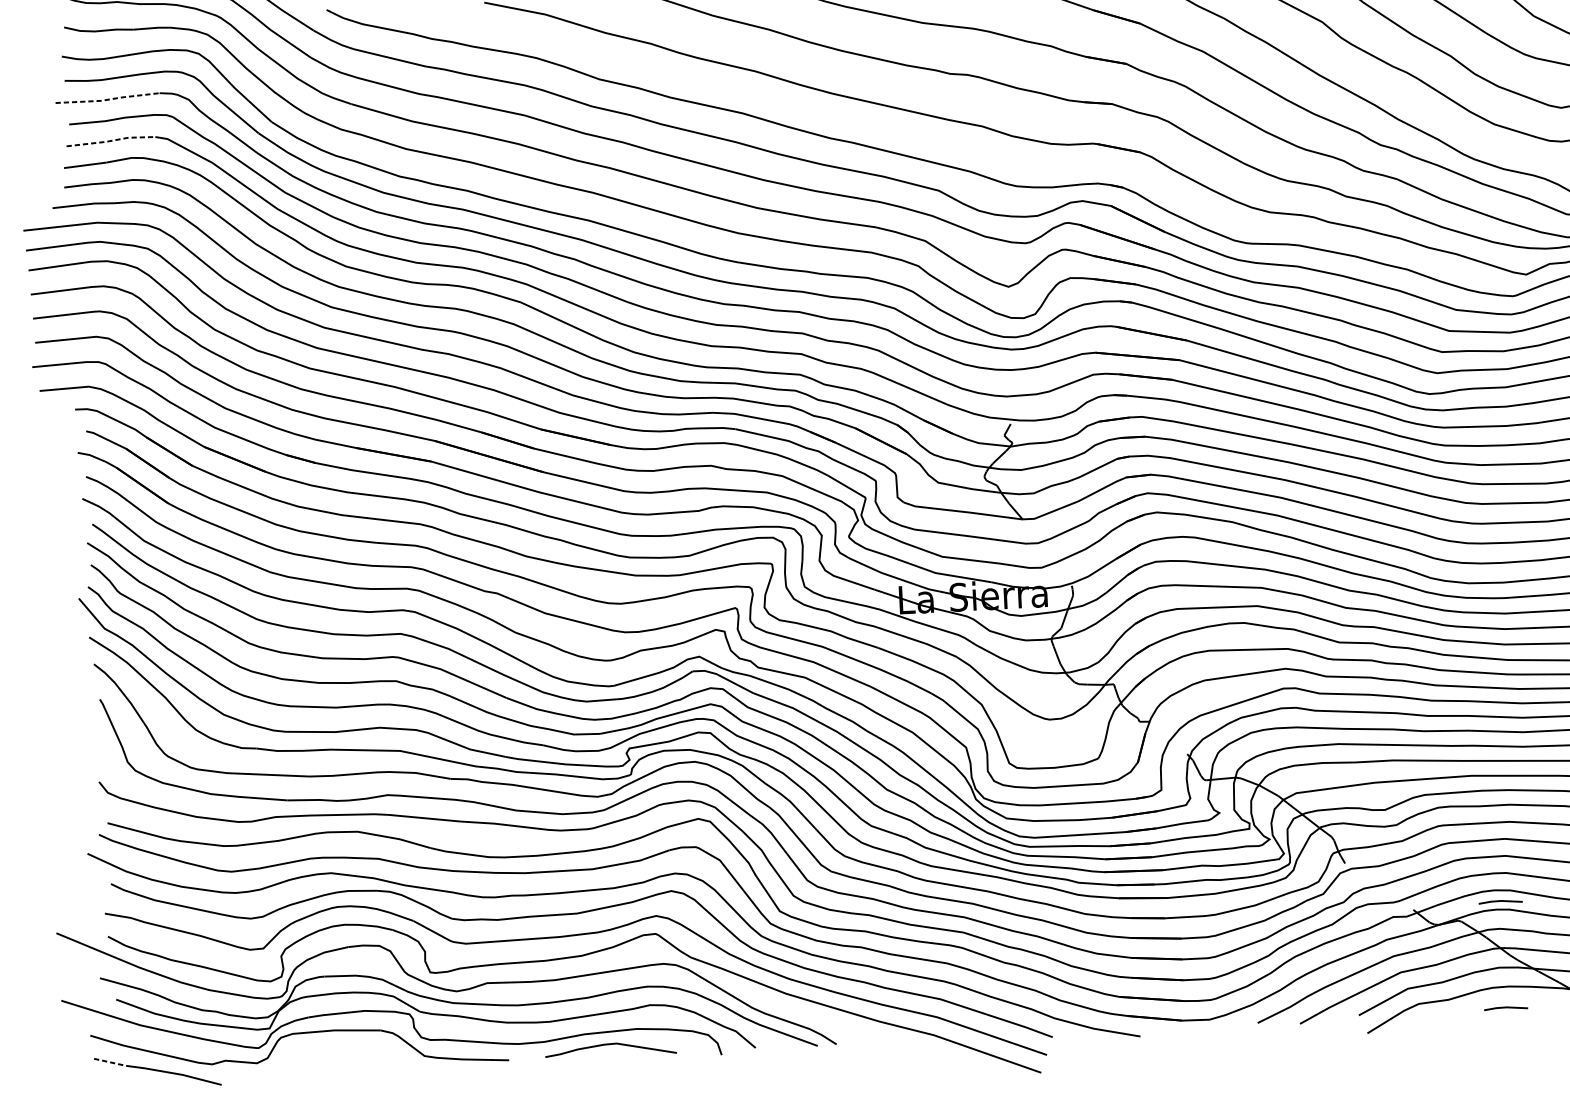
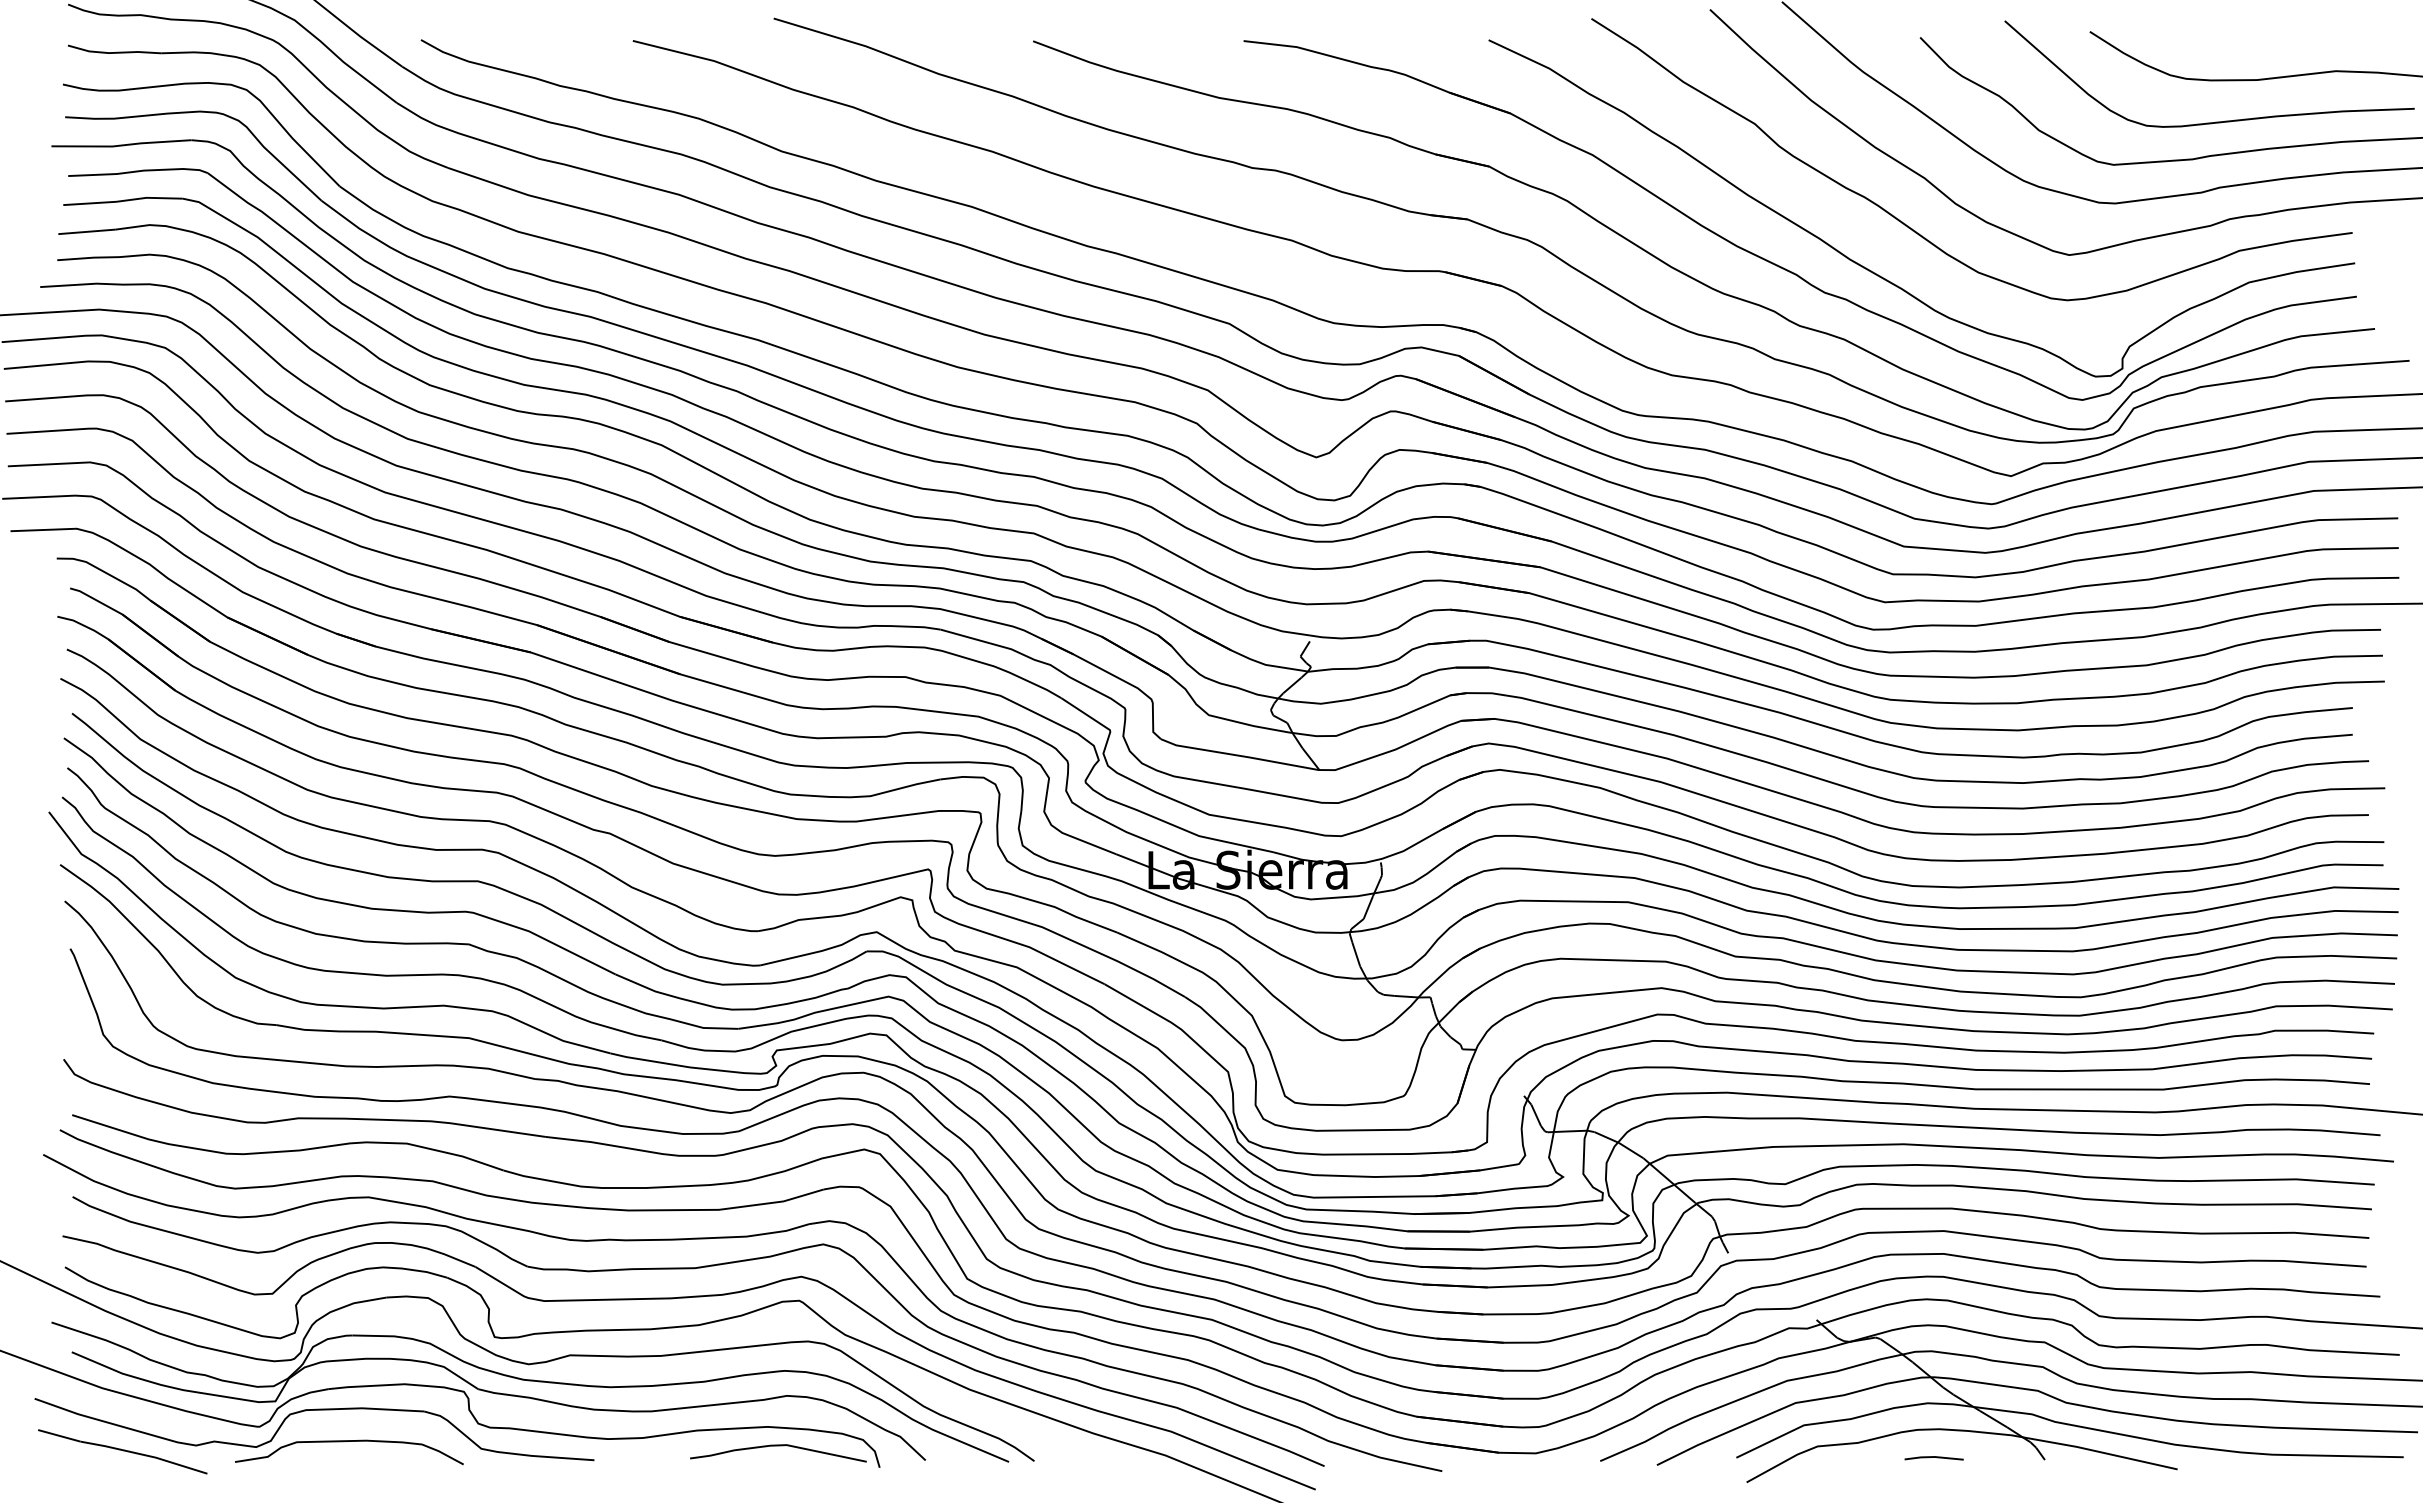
line: (107, 99) -> (121, 145), dashed -> solid
line: (111, 140) -> (123, 200), dashed -> solid
line: (1500, 901) -> (1933, 1314), removed
curve: (610, 1044) -> (778, 1446), moved
curve: (326, 1055) -> (349, 1441), added
line: (110, 1062) -> (59, 1435), dashed -> solid

